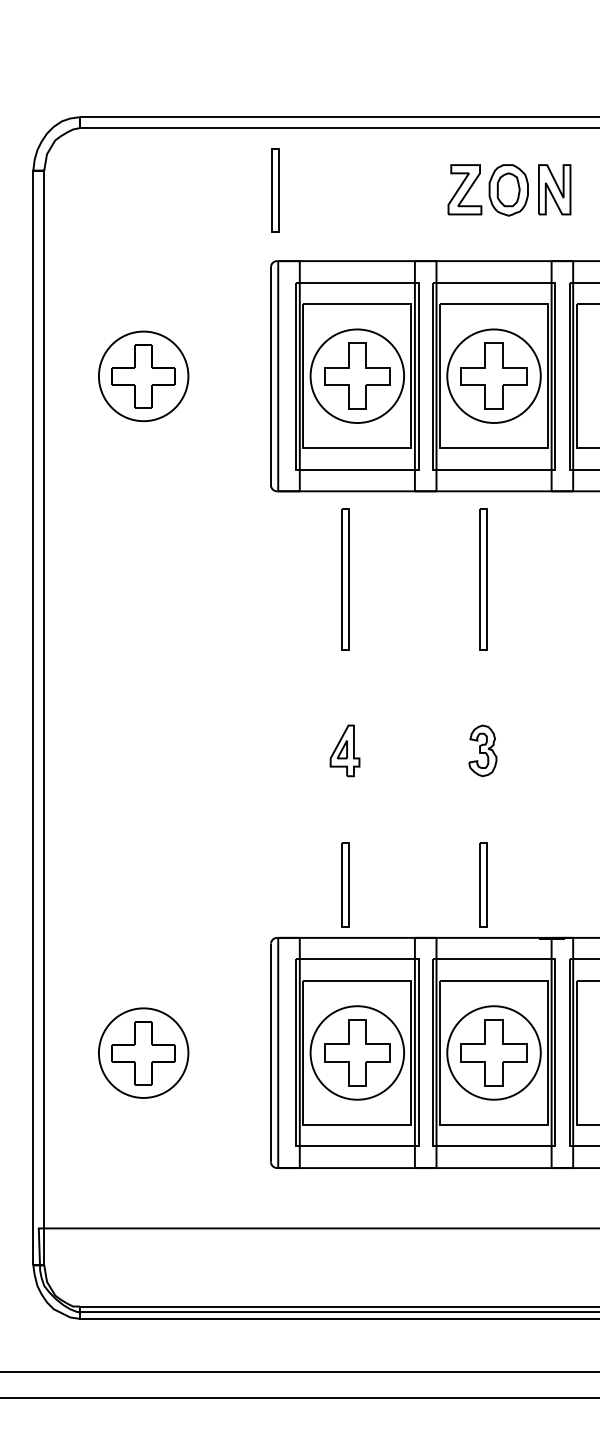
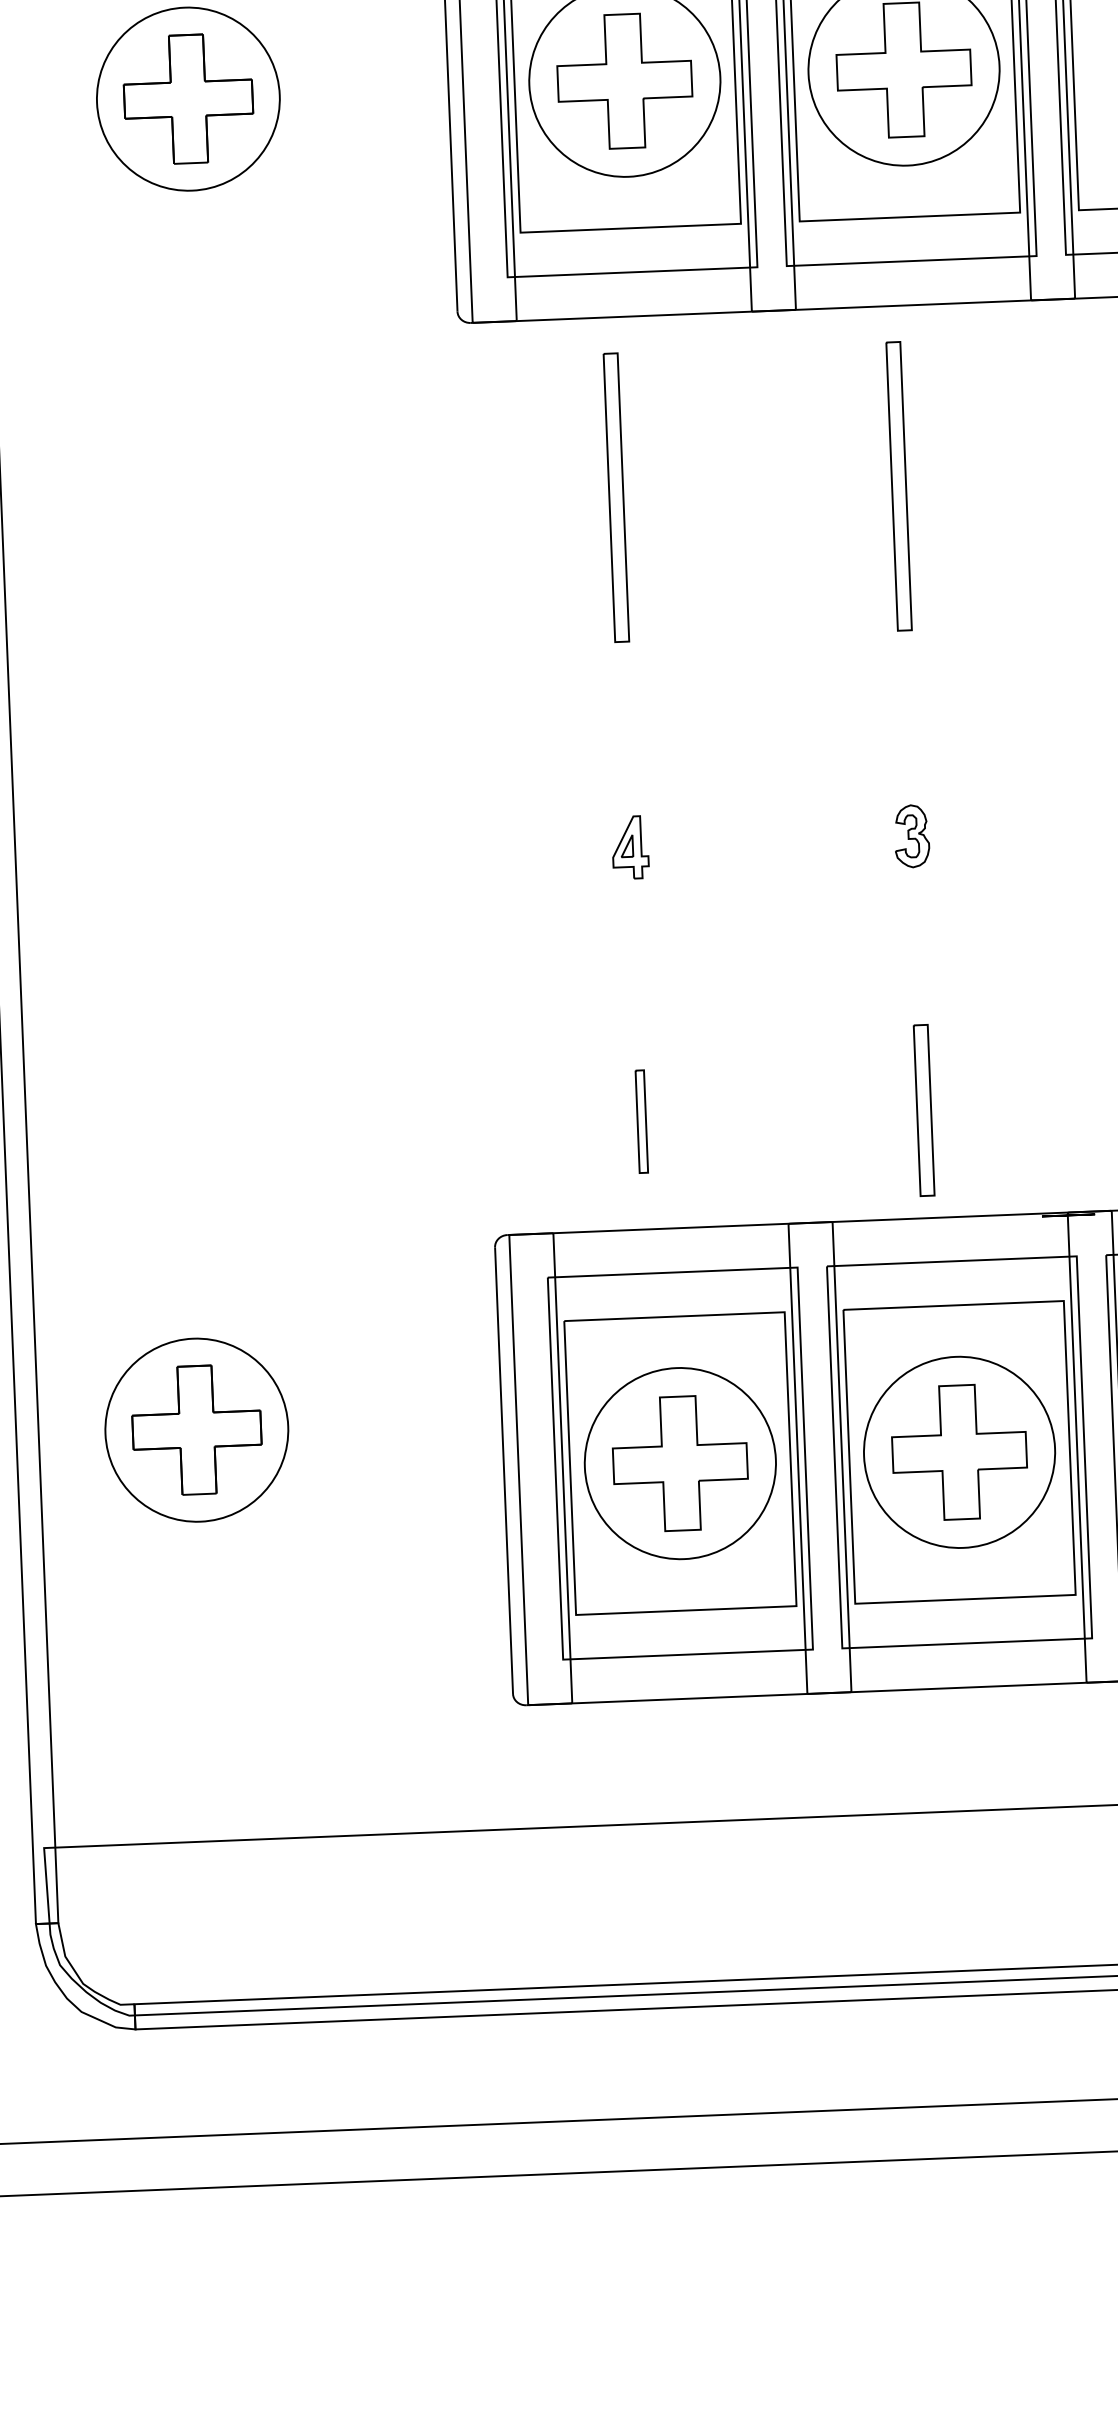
part: (344, 750) -> (629, 846), size x0.6
part: (482, 750) -> (911, 835), size x0.6
part: (345, 884) -> (642, 1120), size x0.6
part: (143, 1052) -> (196, 1428), moved

